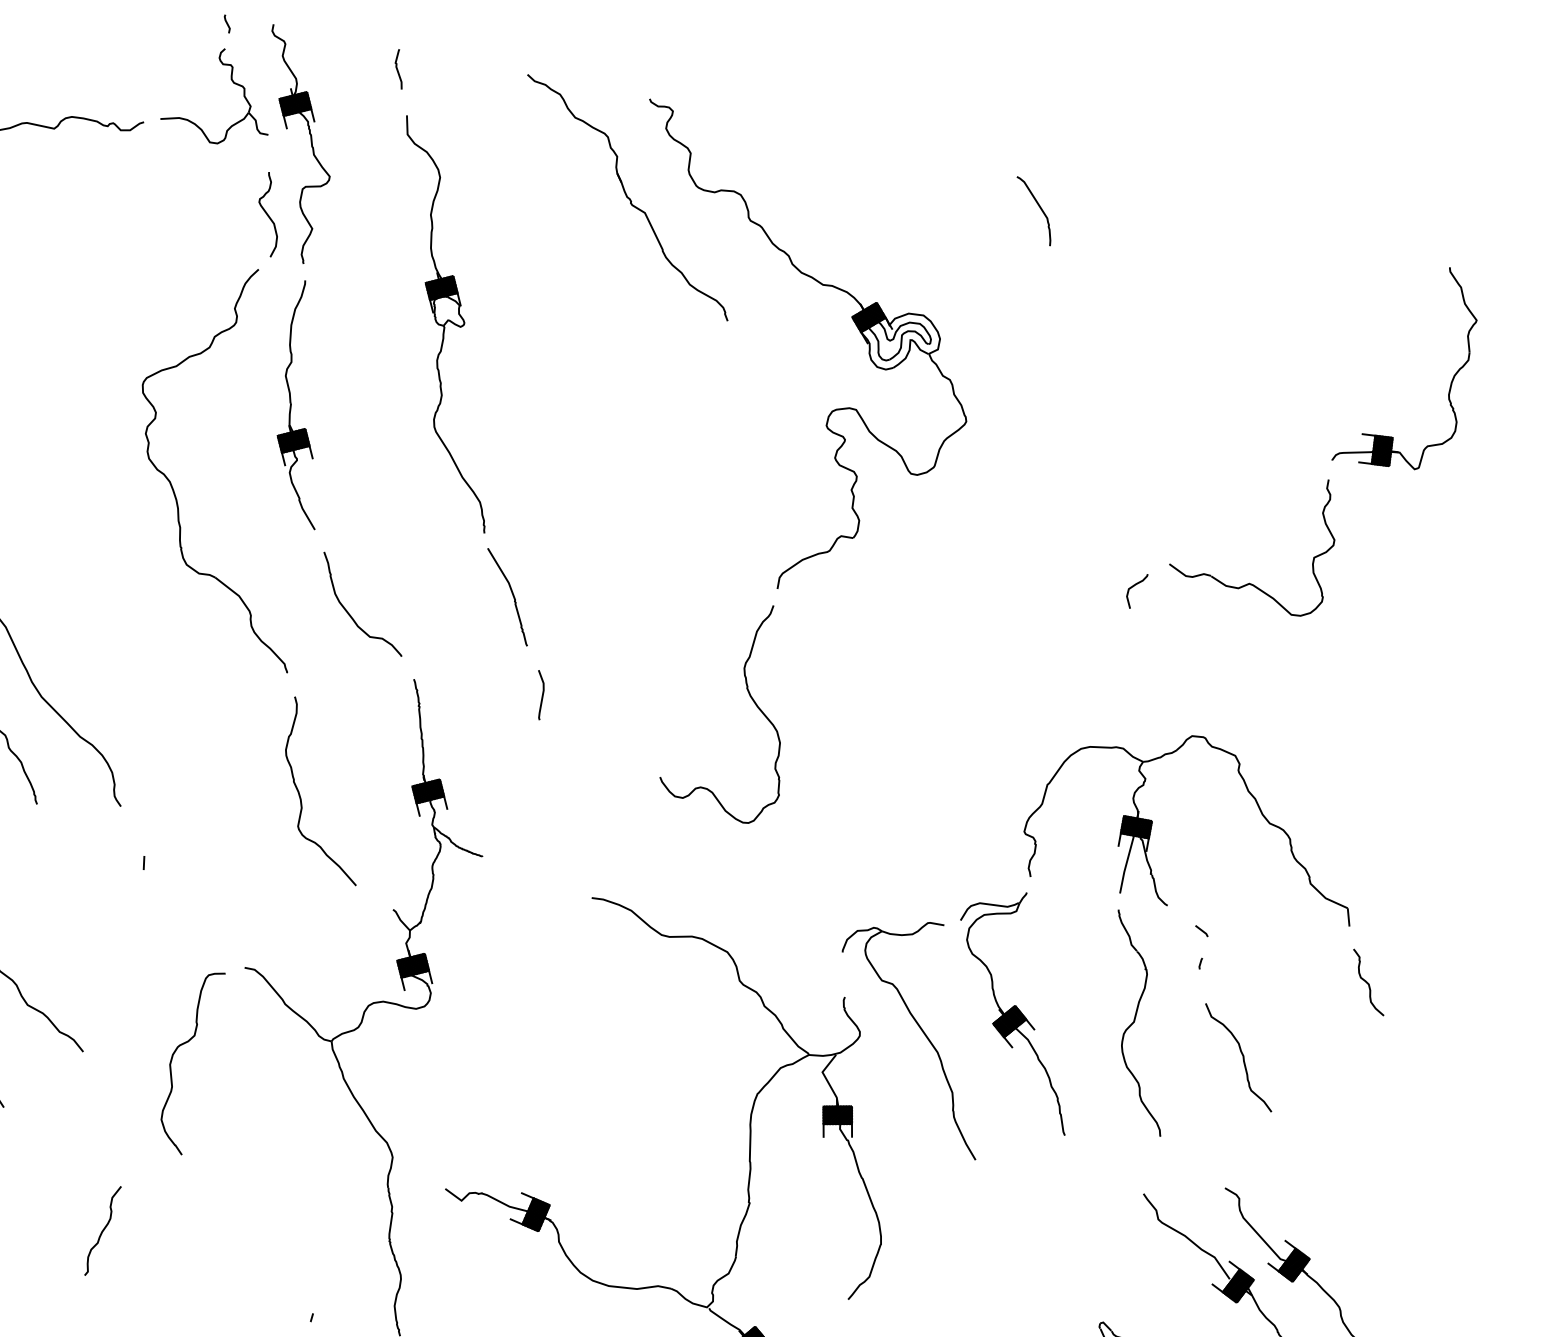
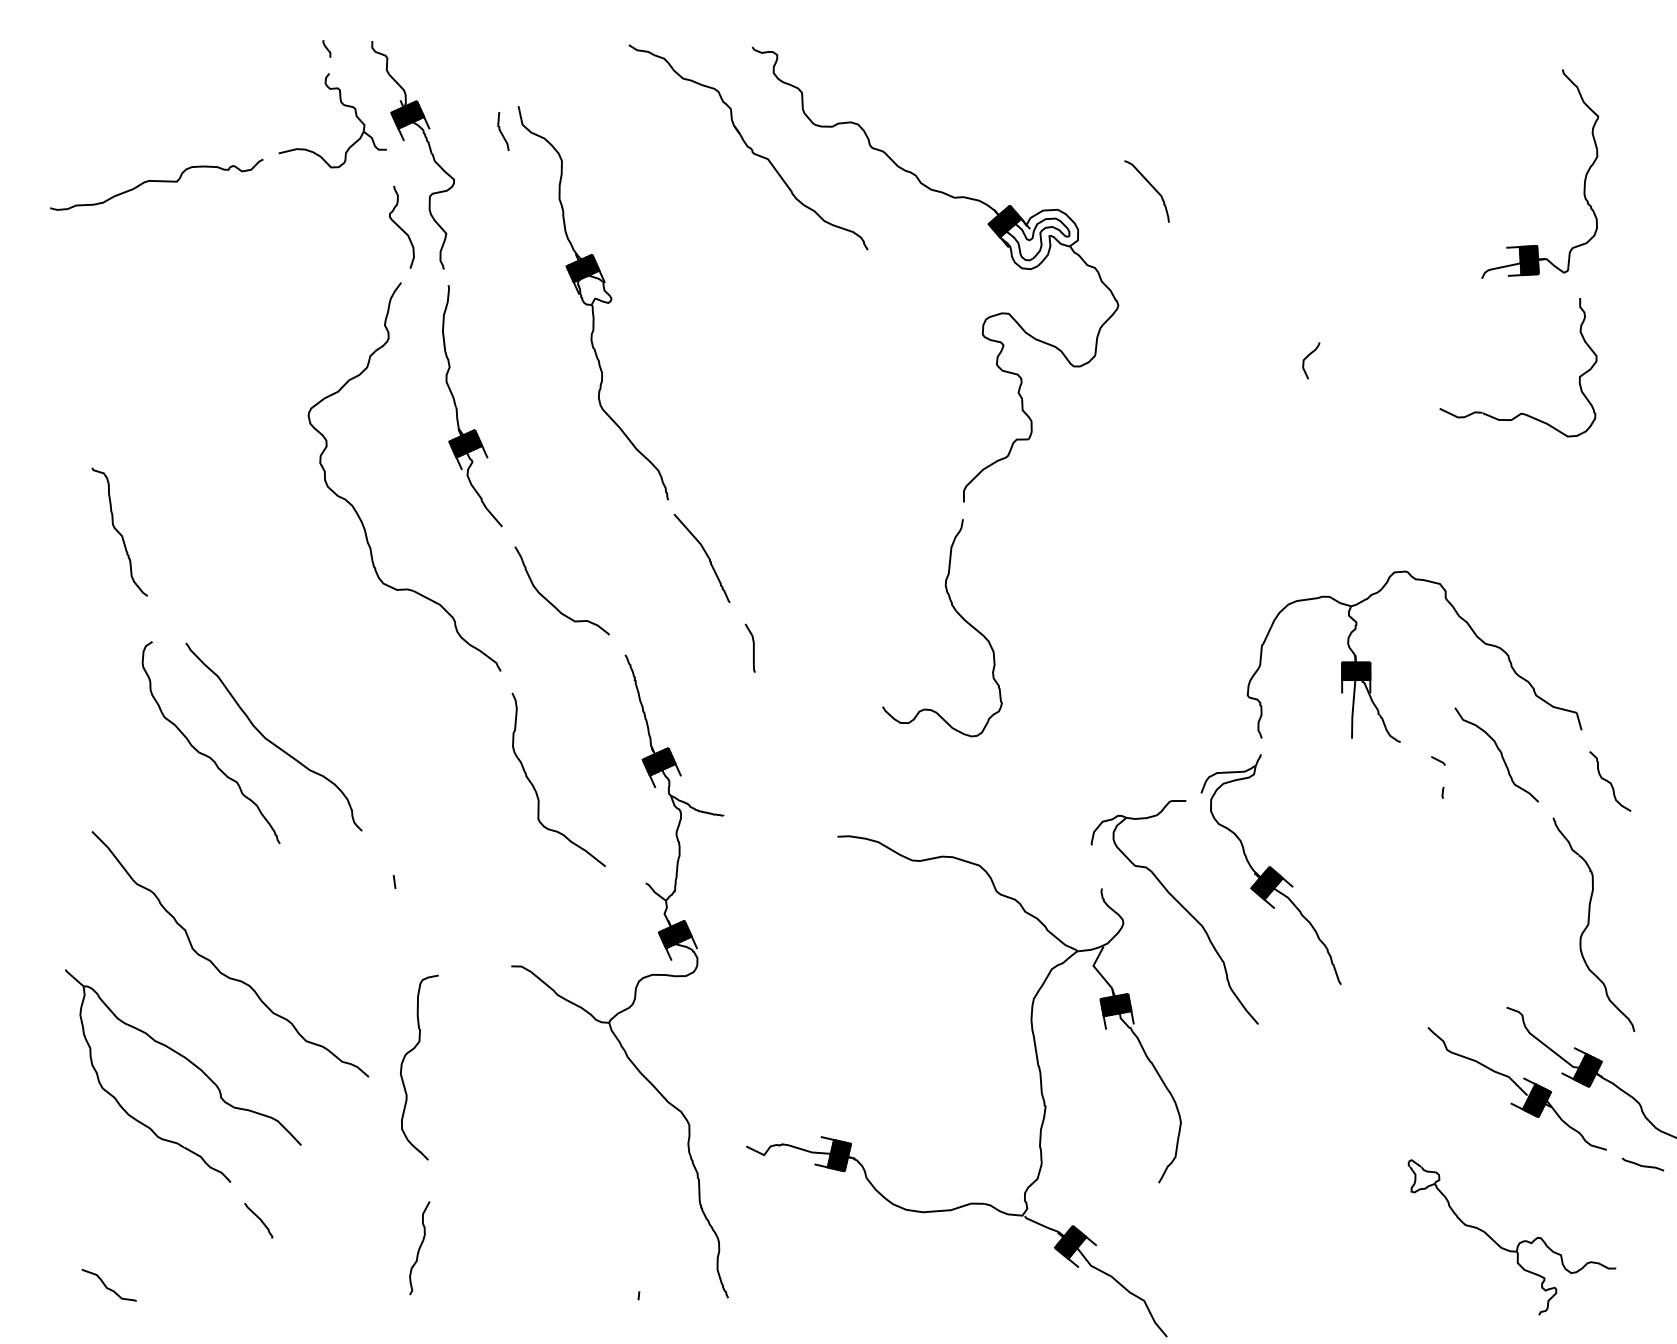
curve: (398, 70) -> (502, 132), moved
curve: (1039, 207) -> (1151, 186), moved
part: (1249, 582) -> (1521, 412), moved
curve: (1134, 586) -> (1308, 356), moved
part: (1139, 1022) -> (1593, 924), moved
part: (176, 1051) -> (404, 1060), moved
curve: (1242, 1057) -> (1500, 754), moved

